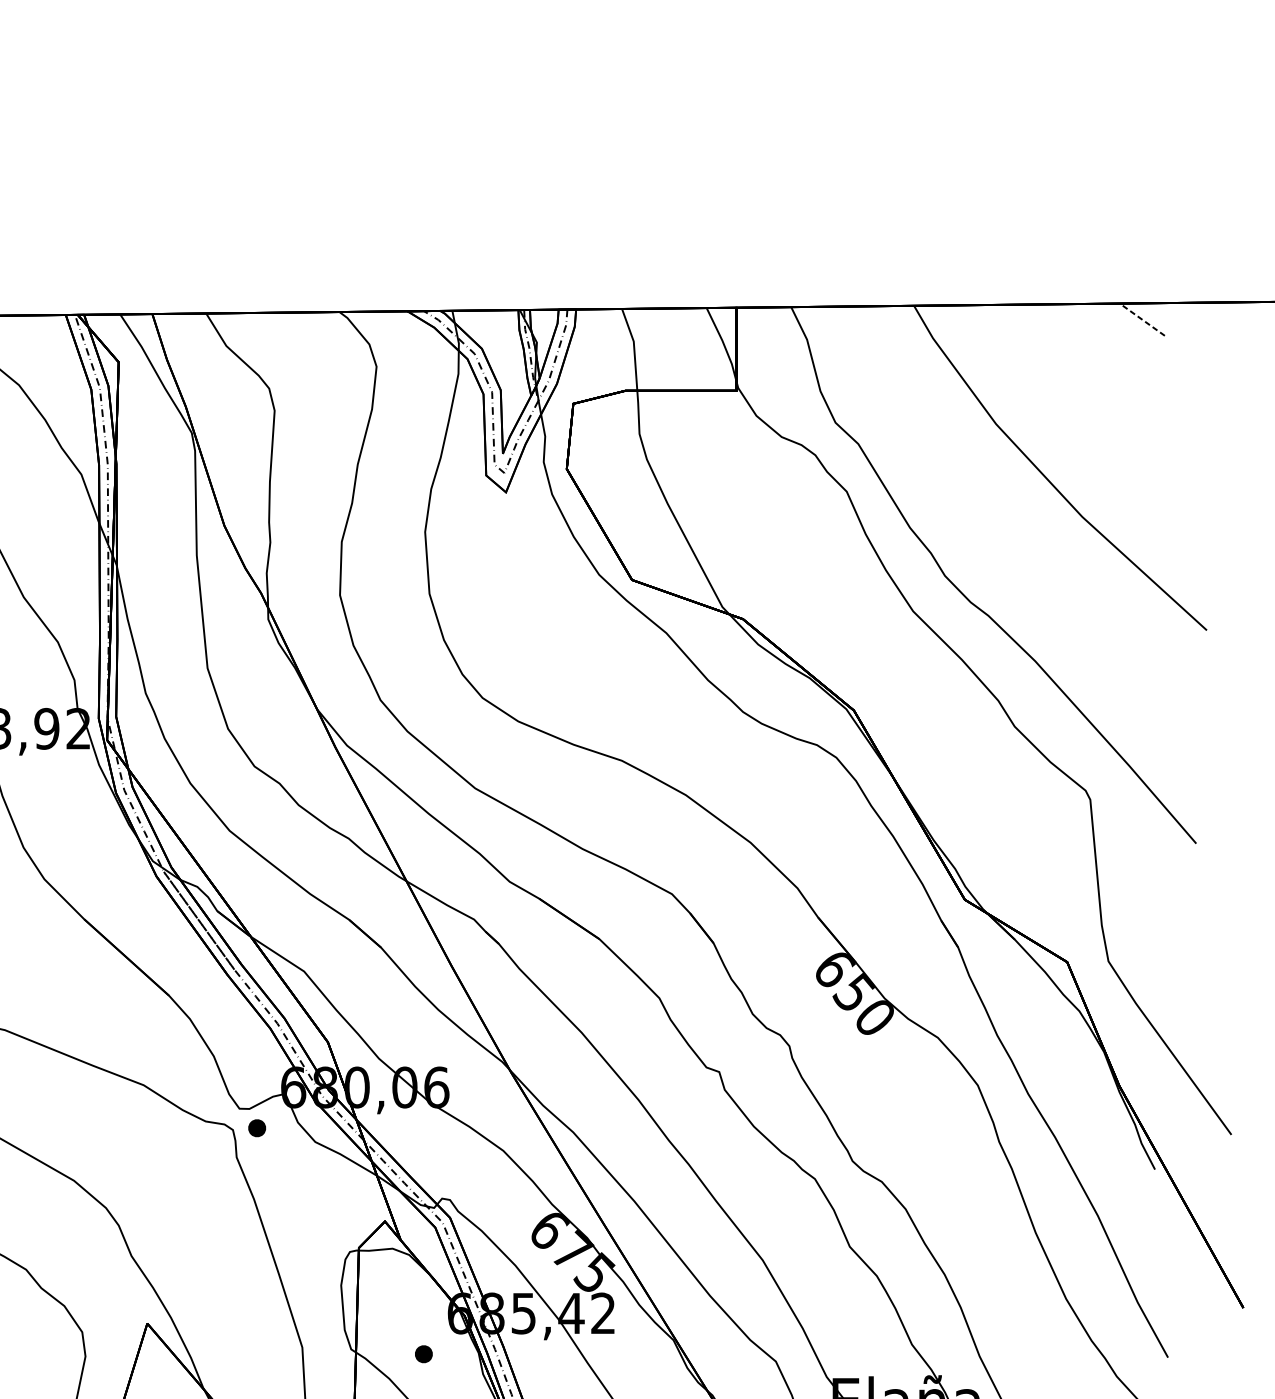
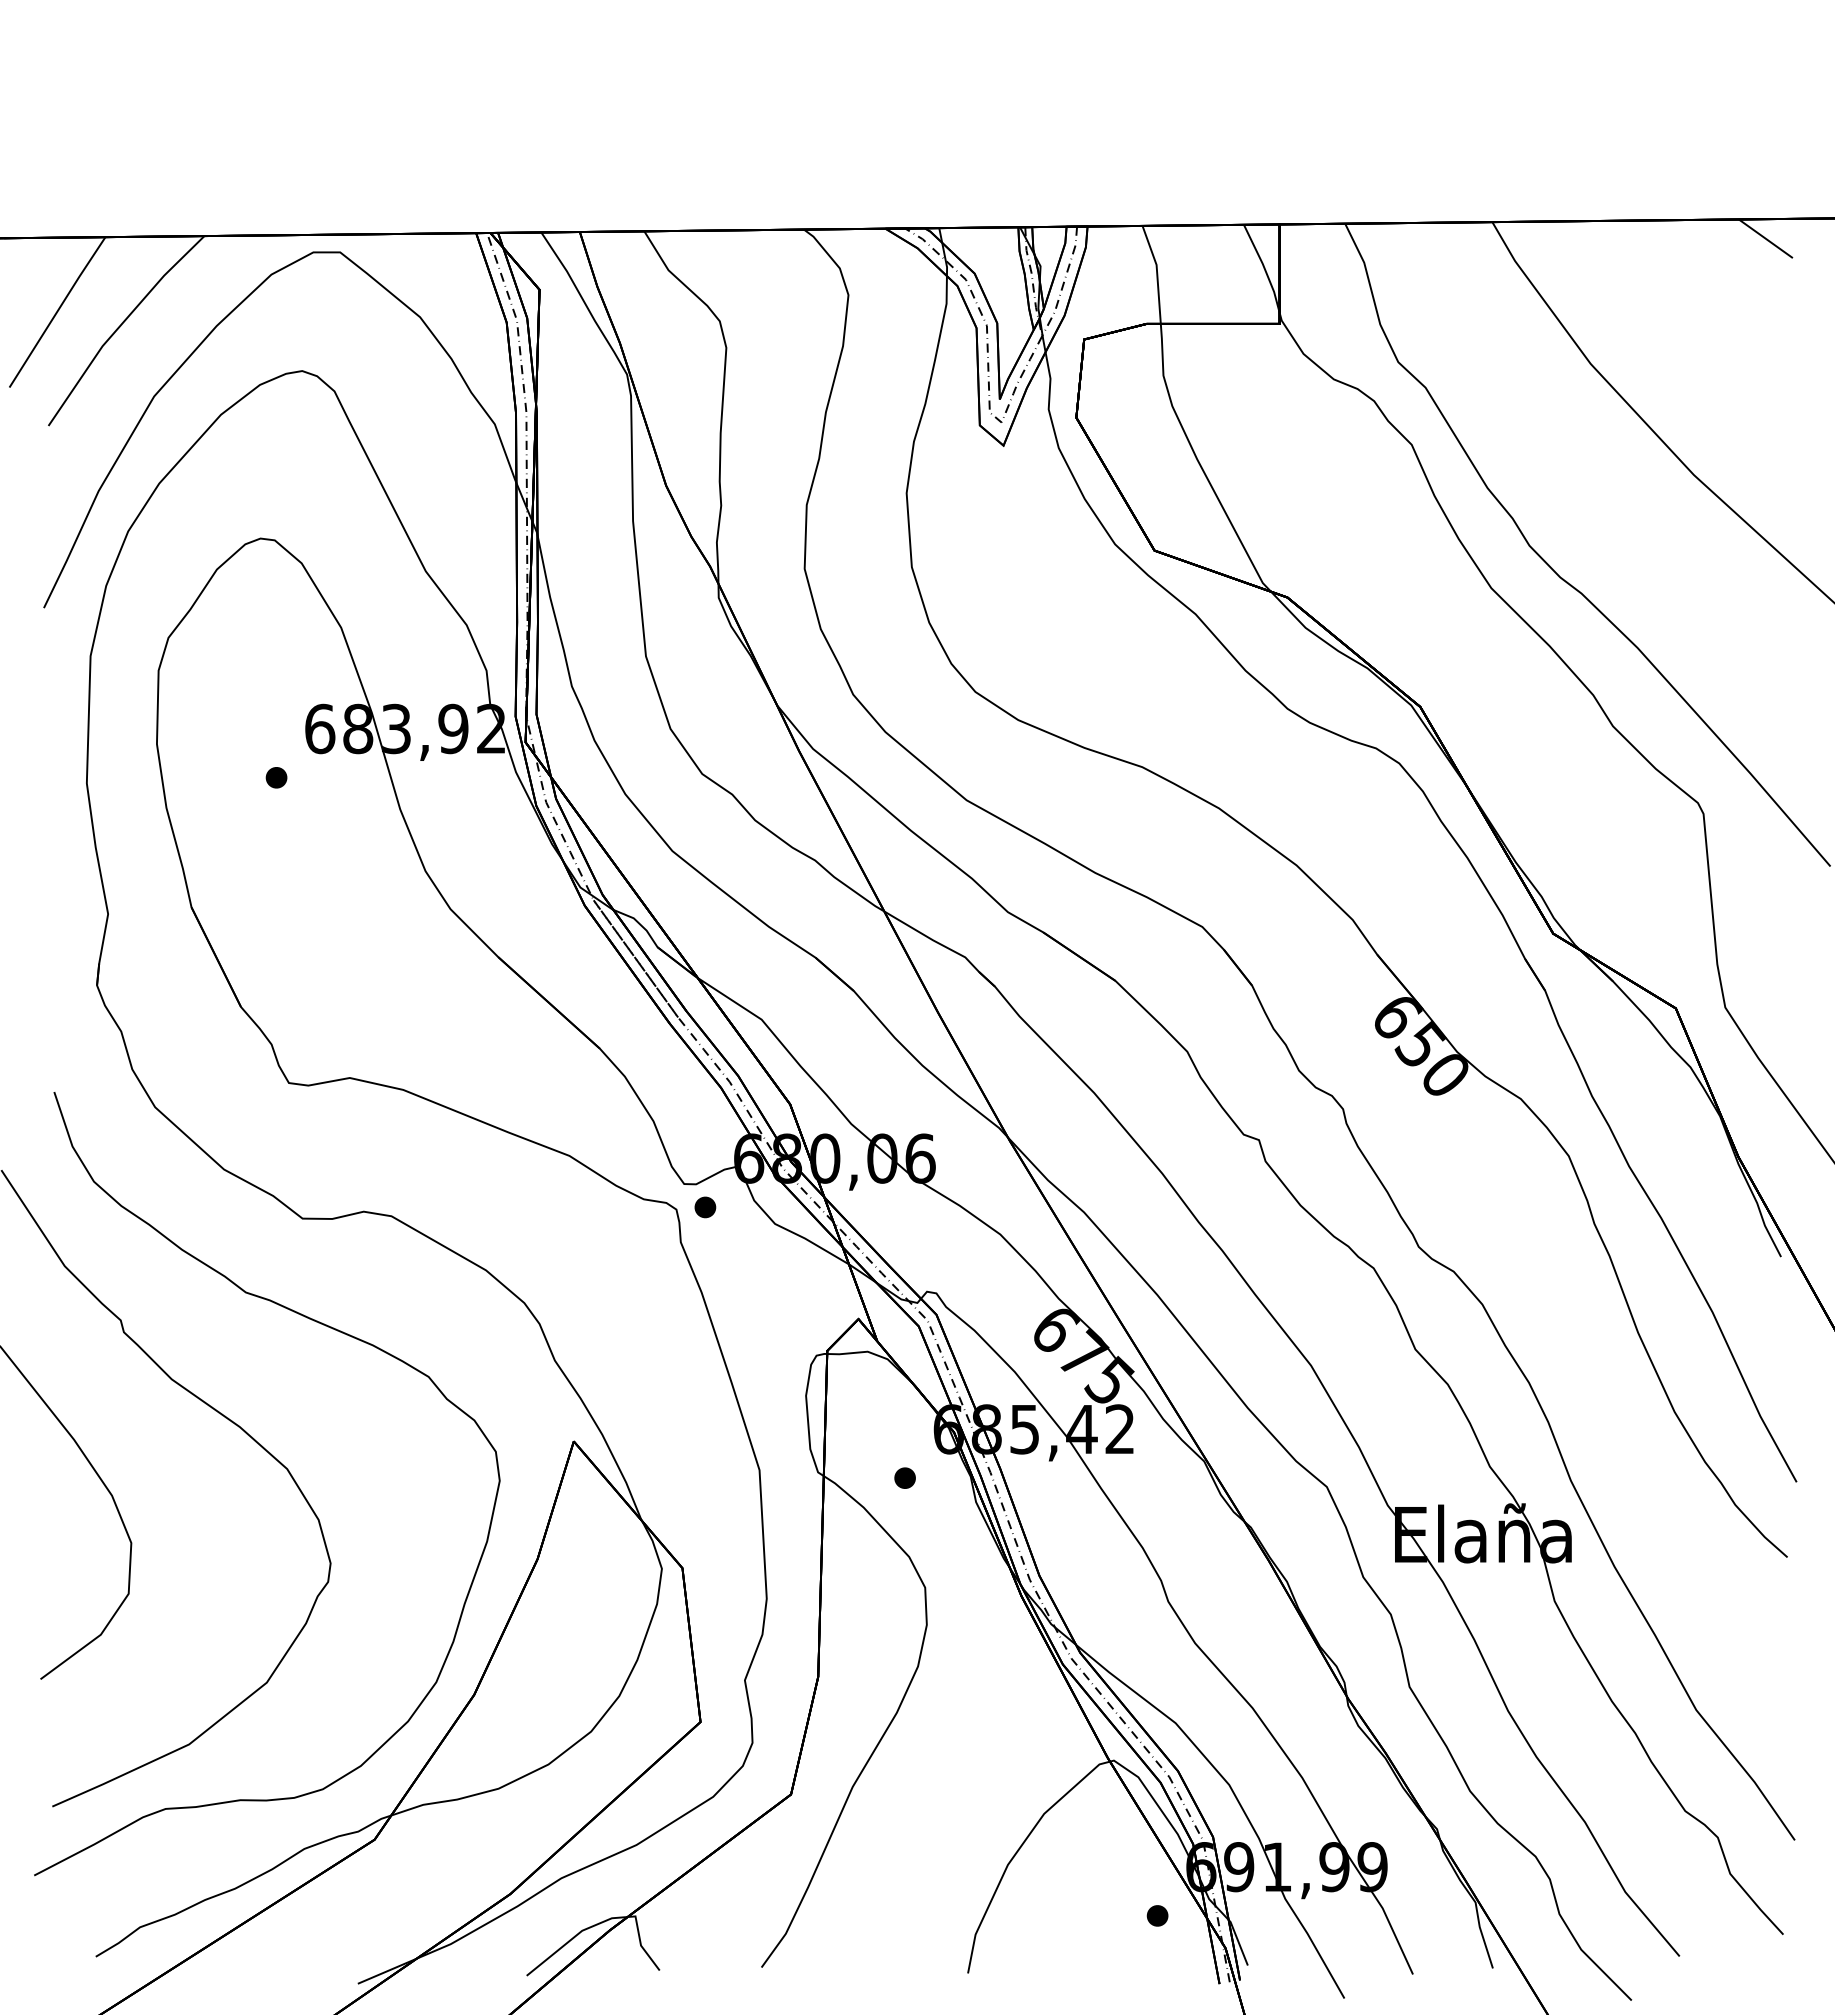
line: (1142, 319) -> (1765, 238), dashed -> solid

